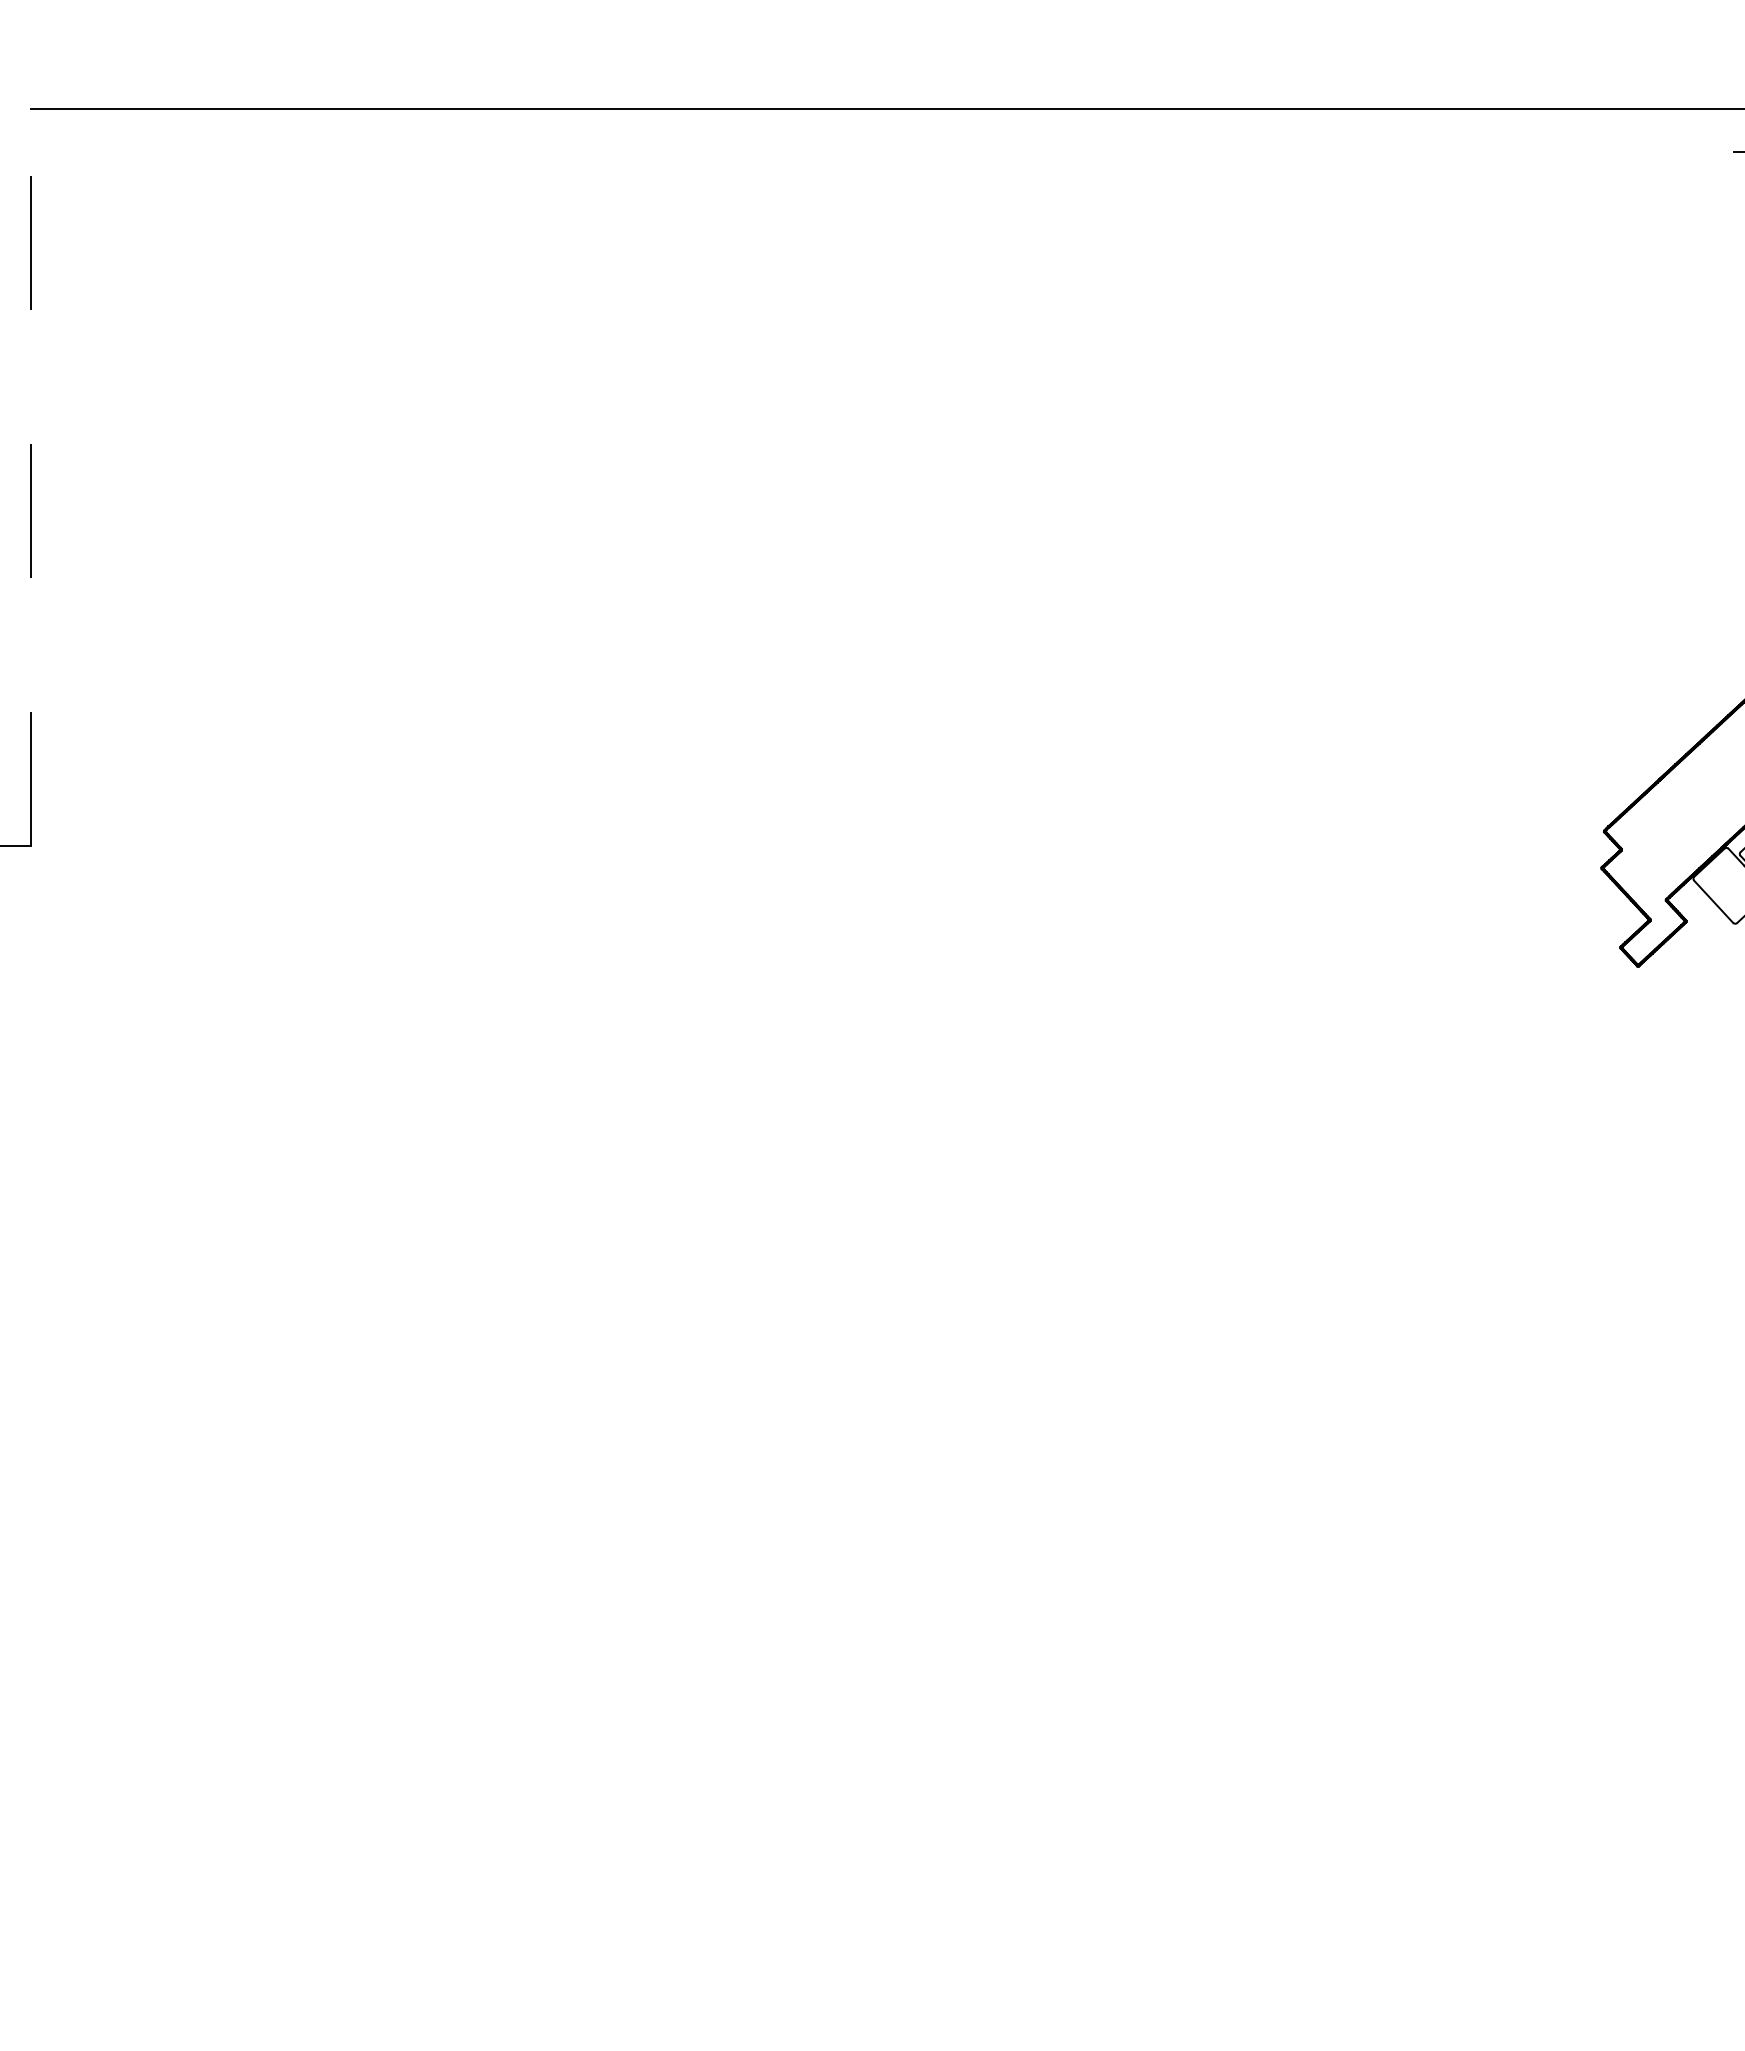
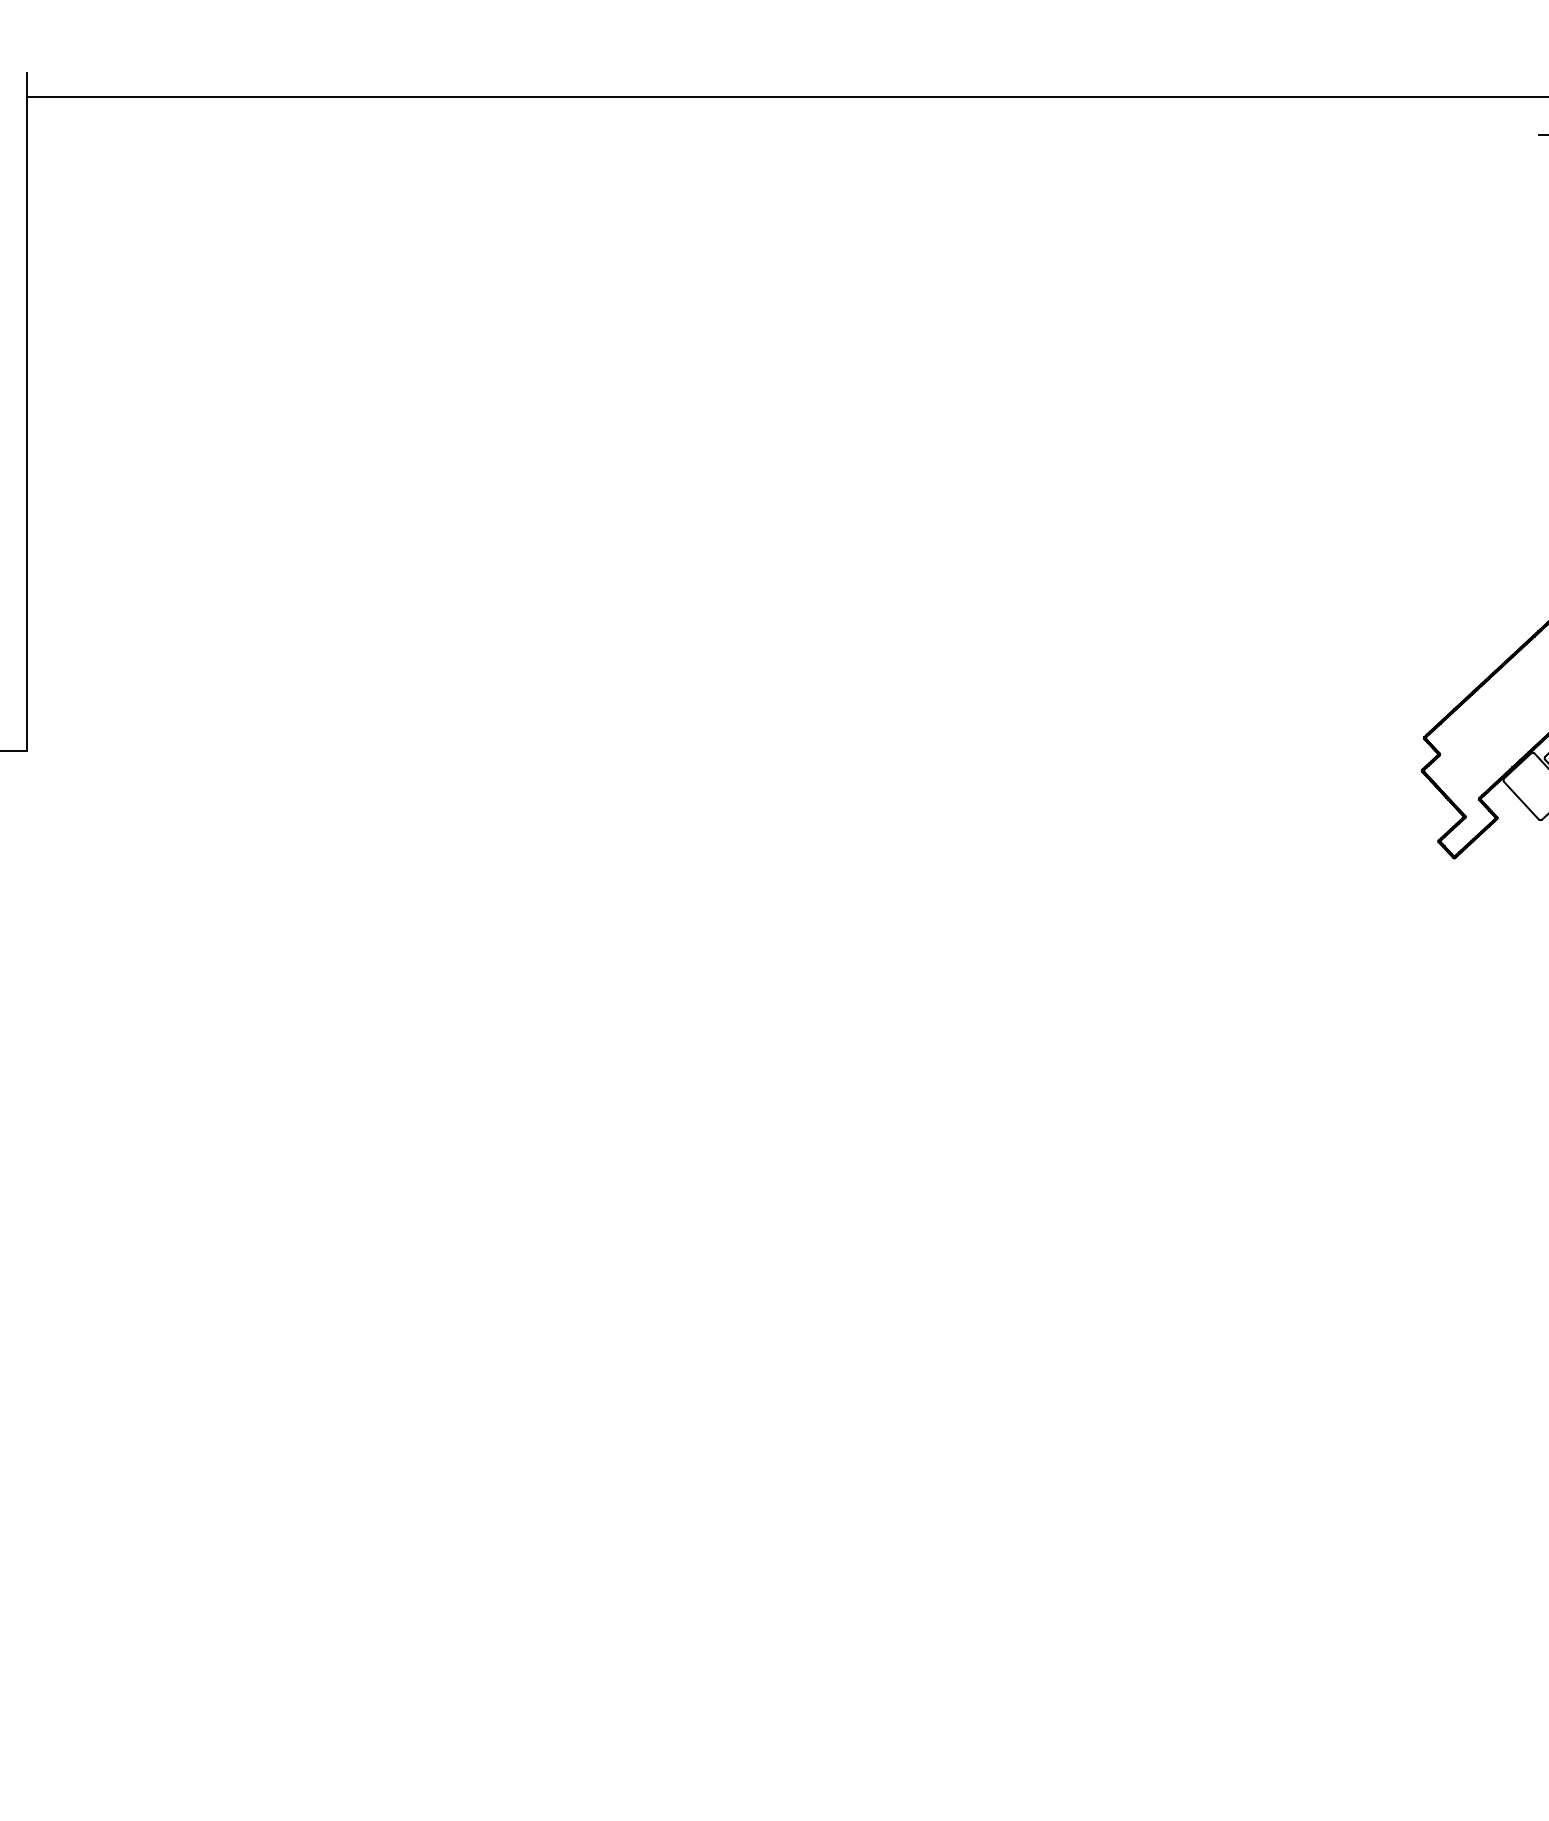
line: (31, 463) -> (27, 411), dashed -> solid

